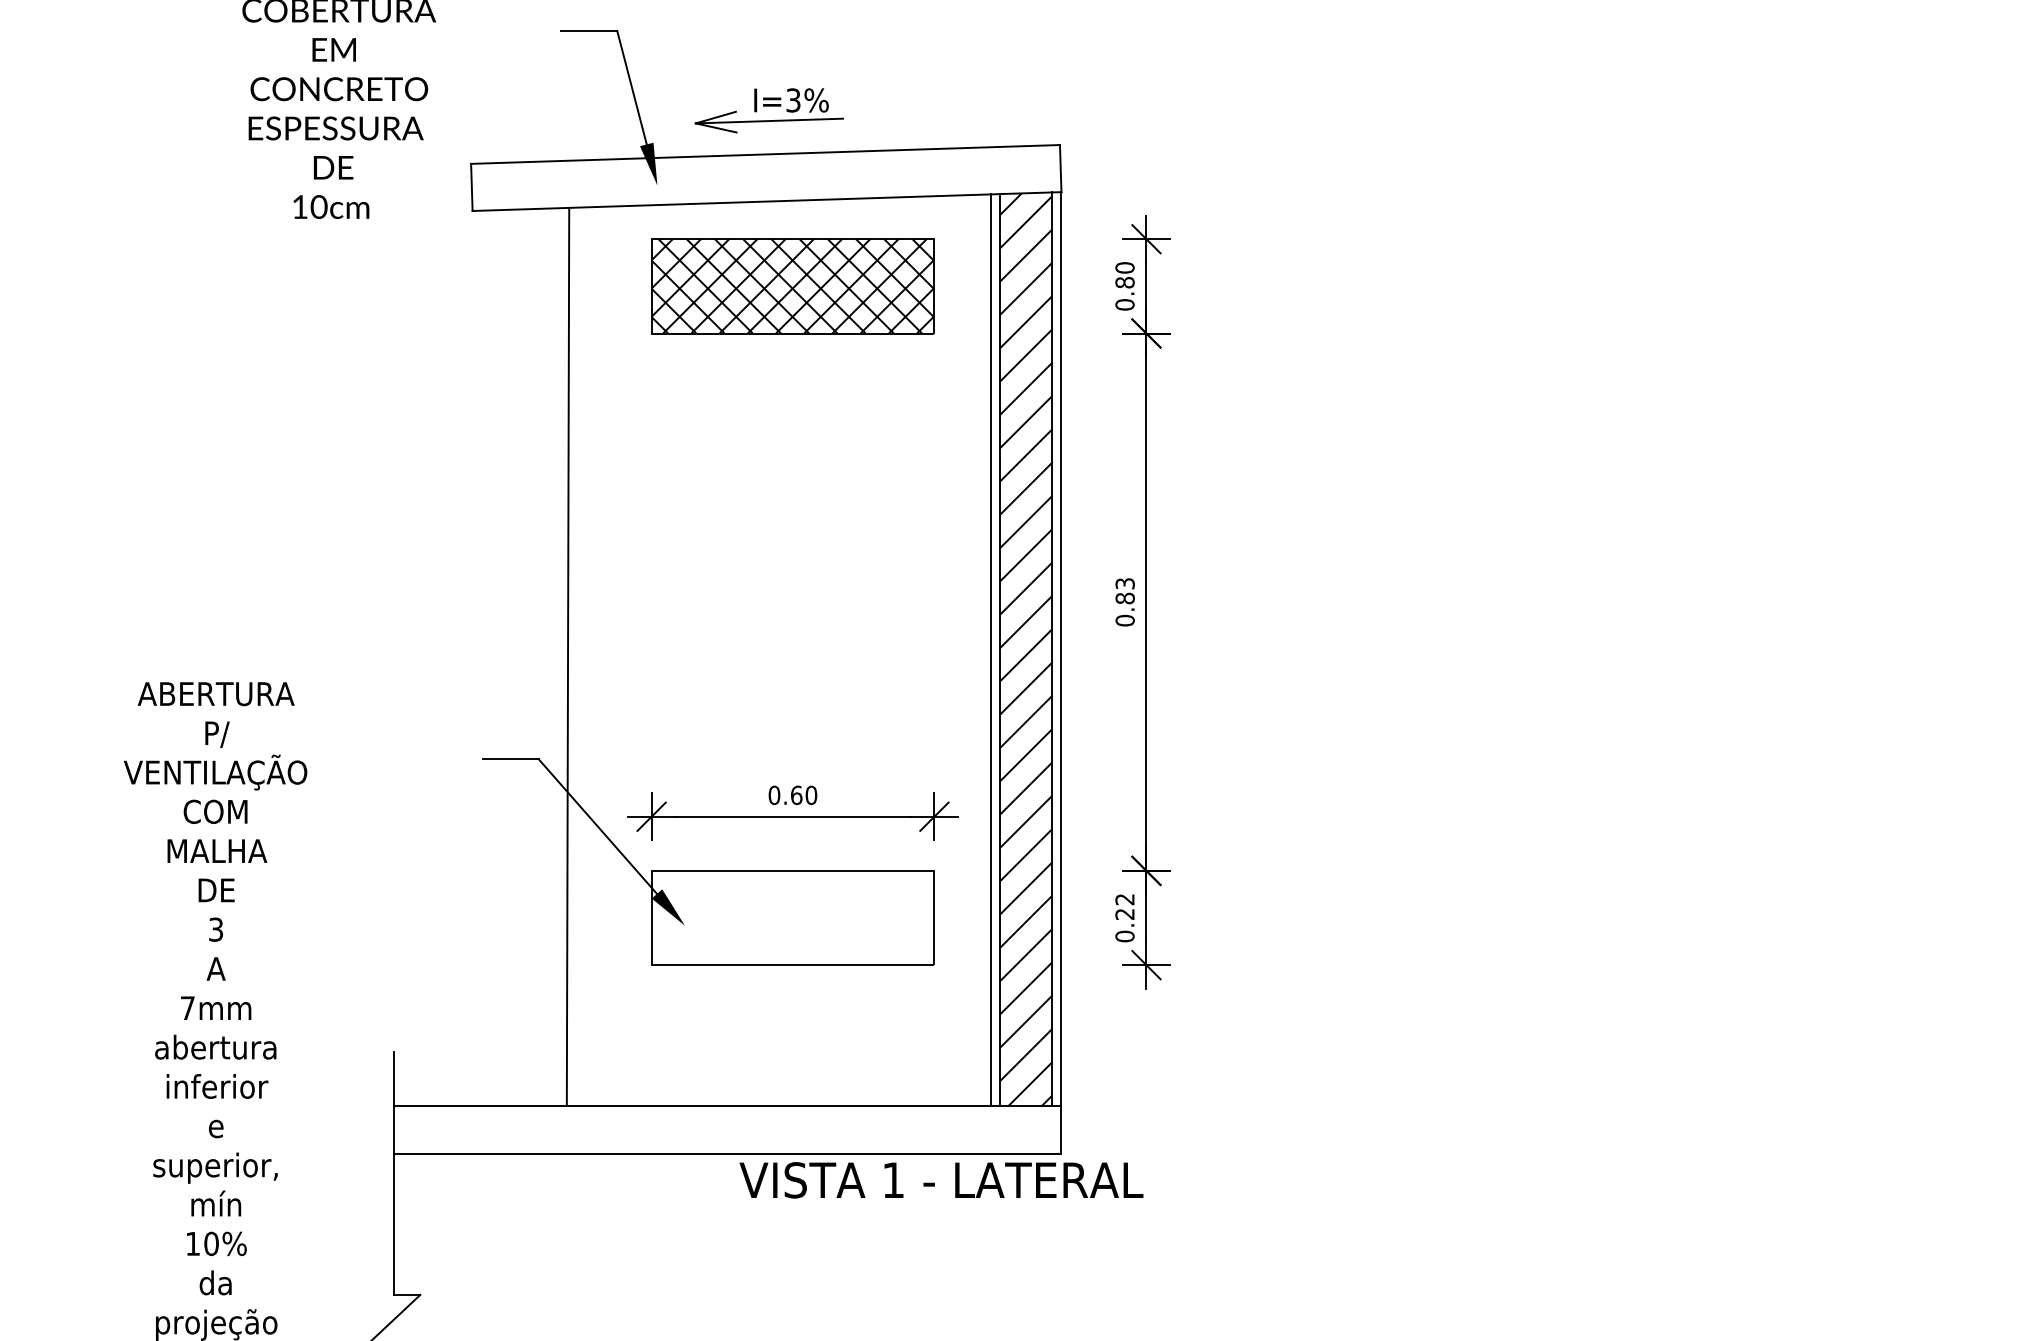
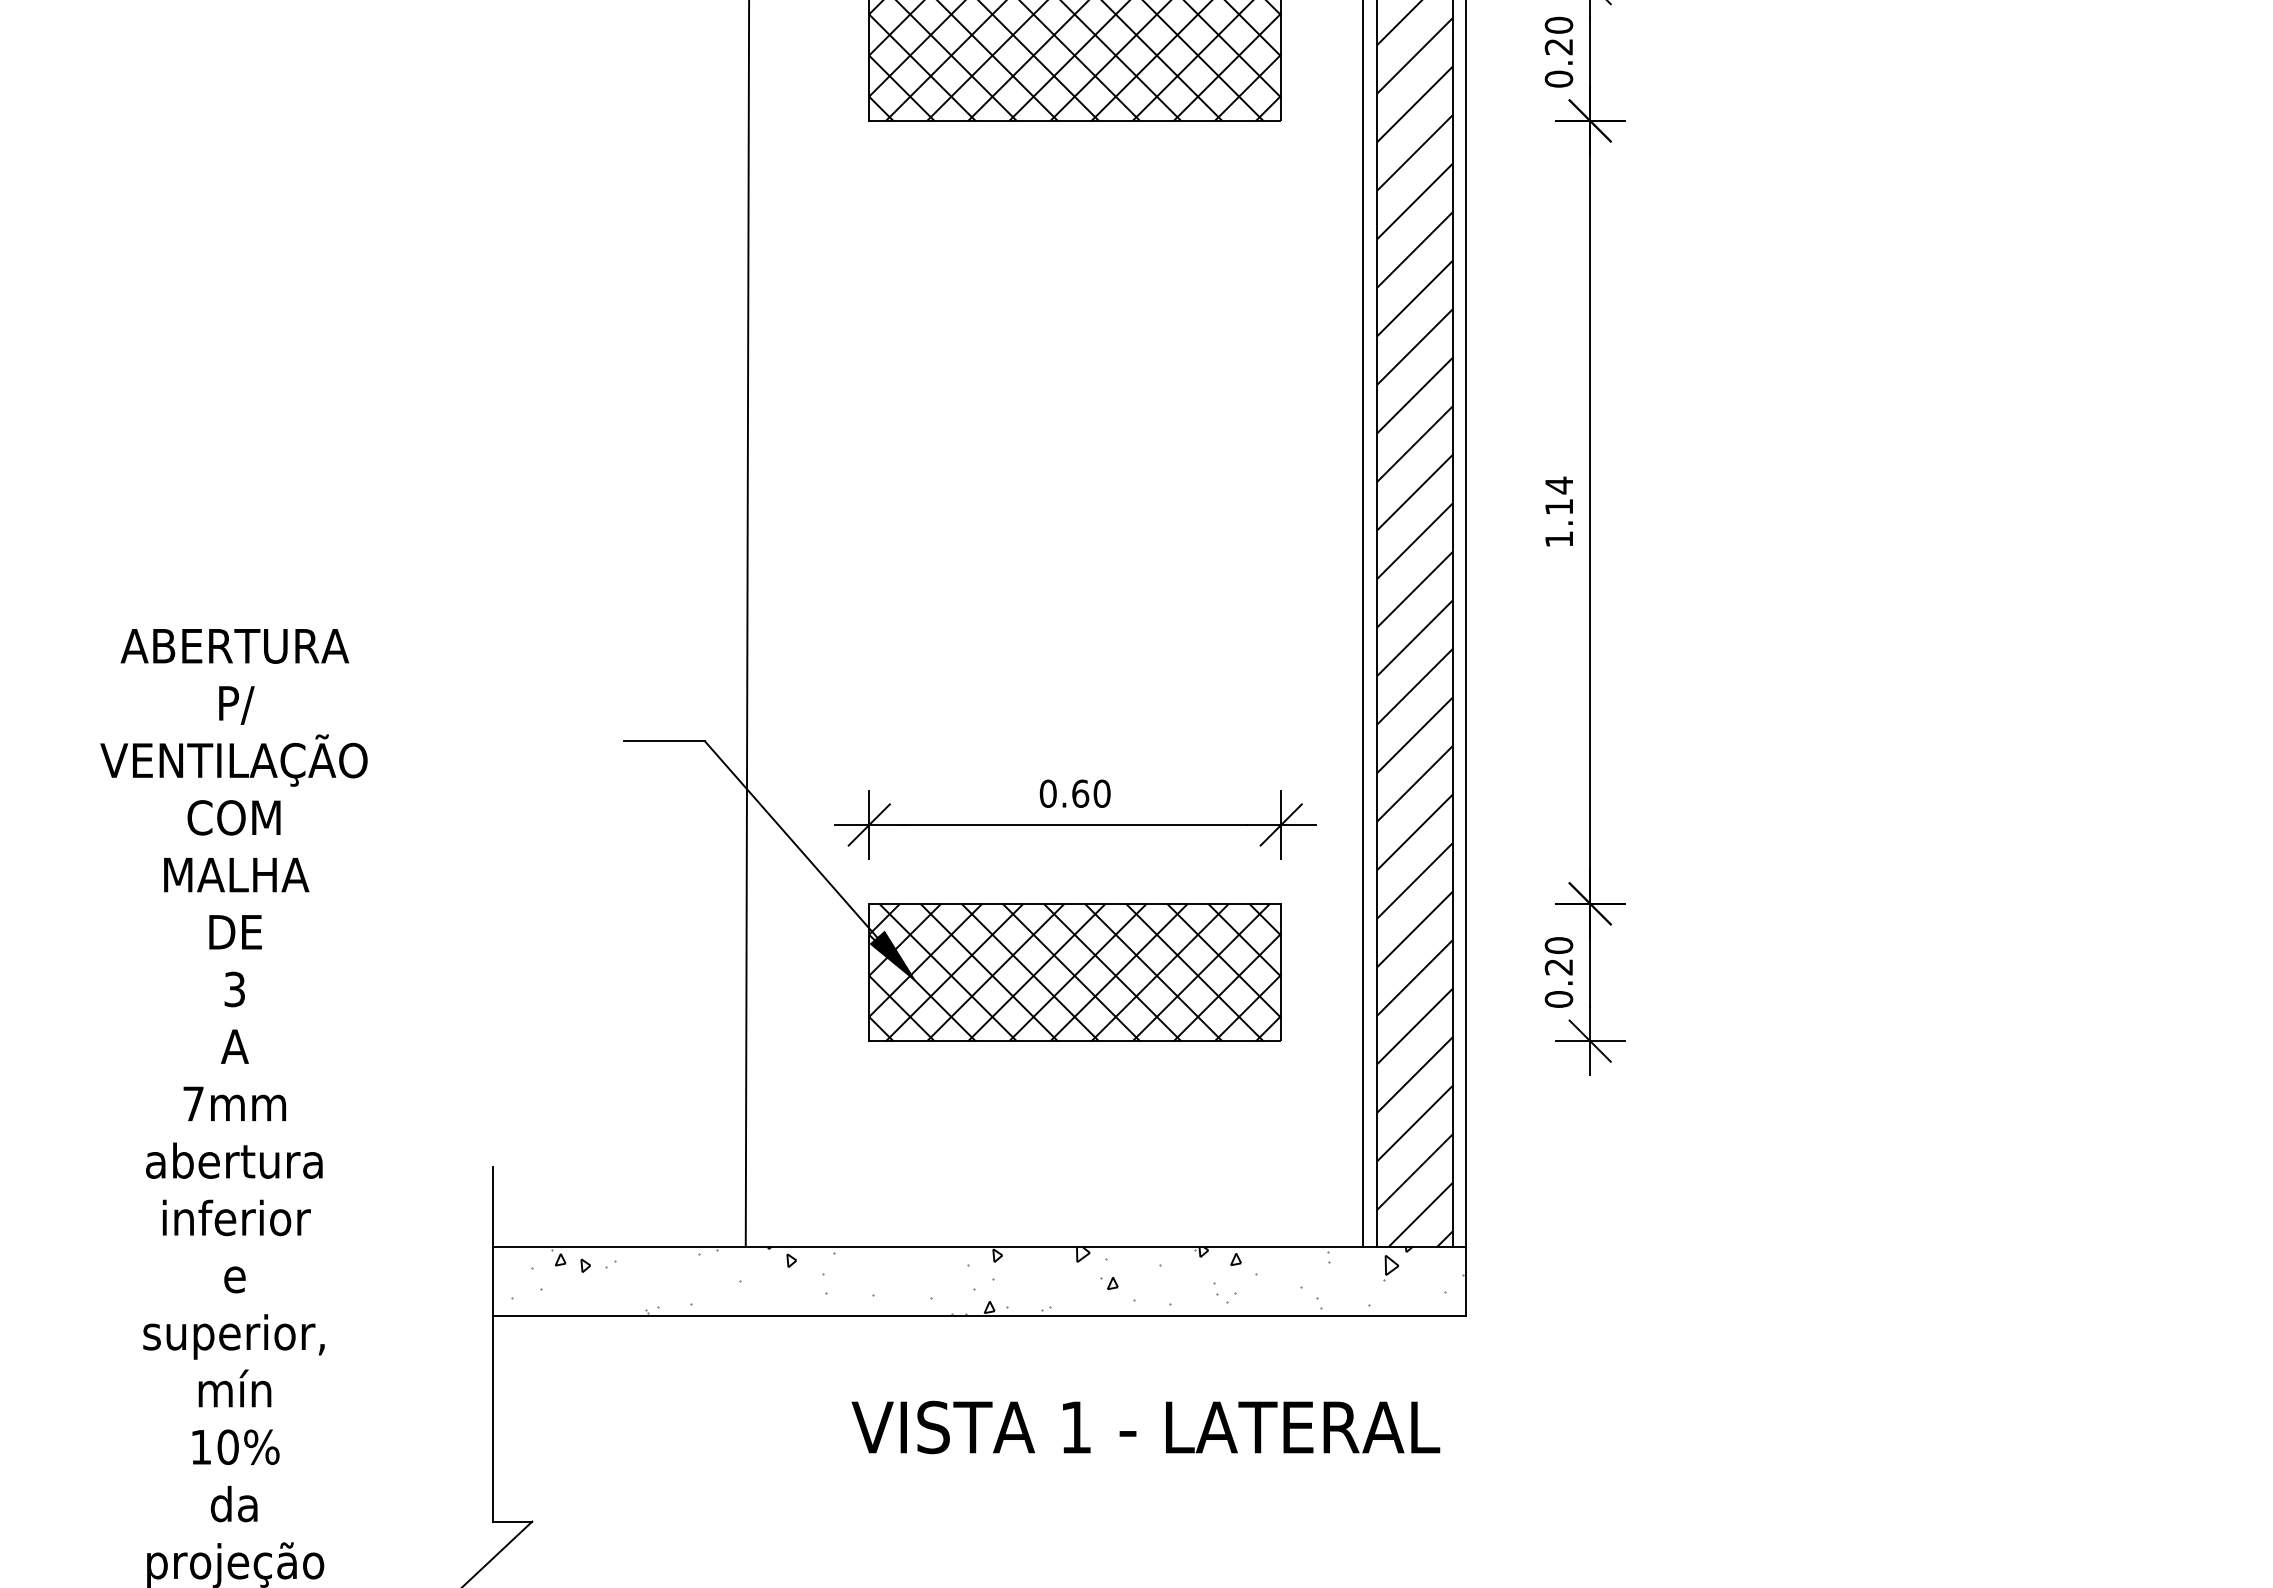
text: (1124, 282) -> (1558, 46), 0.80 -> 0.20
text: (1124, 601) -> (1558, 511), 0.83 -> 1.14
text: (1124, 899) -> (1558, 945), 0.22 -> 0.20
hatch: (792, 917) -> (1074, 971), added
hatch: (732, 1129) -> (987, 1280), added
text: (941, 1180) -> (1145, 1427), moved

